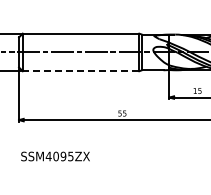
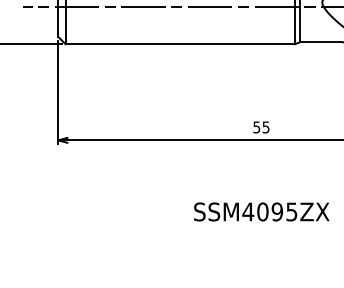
line: (80, 71) -> (179, 44), dashed -> solid
text: (55, 156) -> (261, 211), moved

